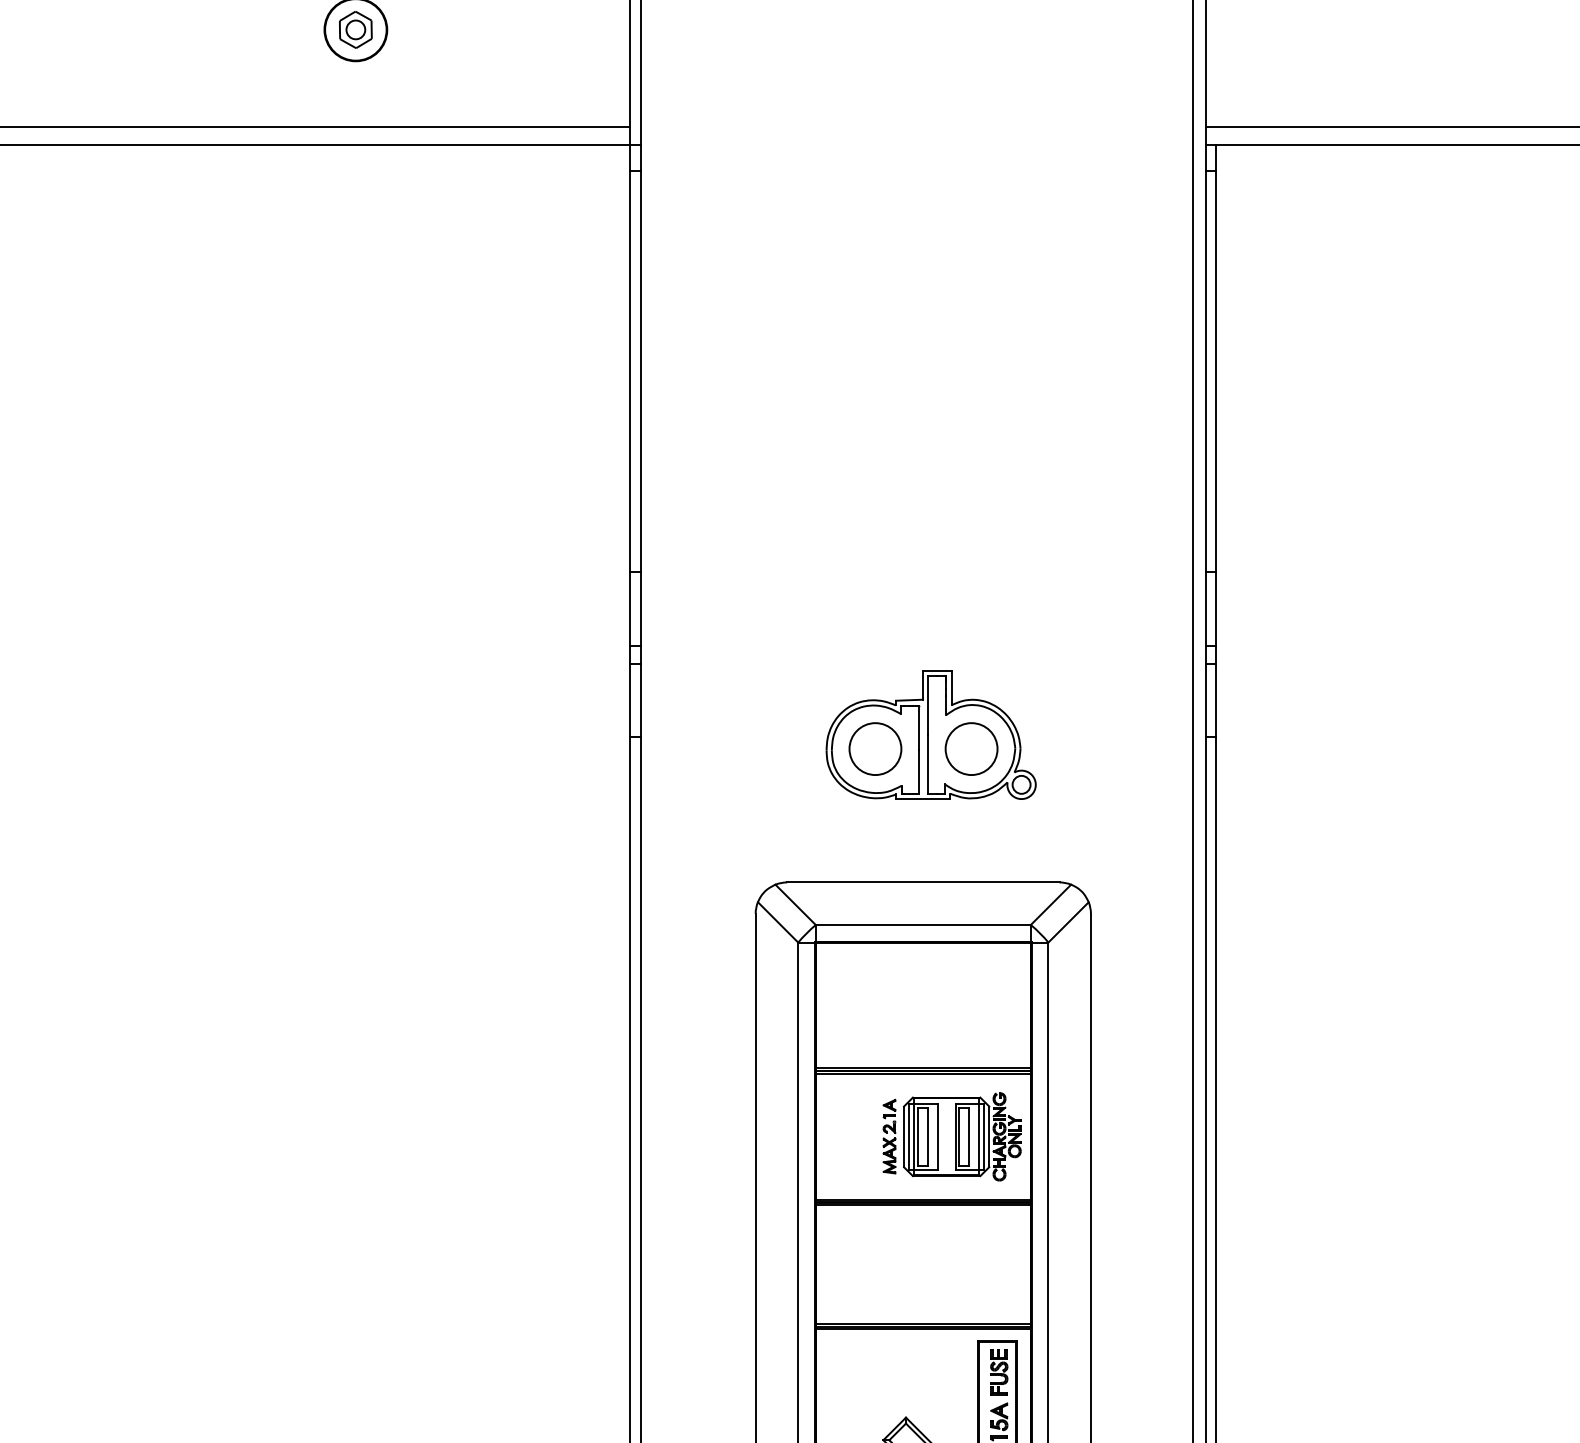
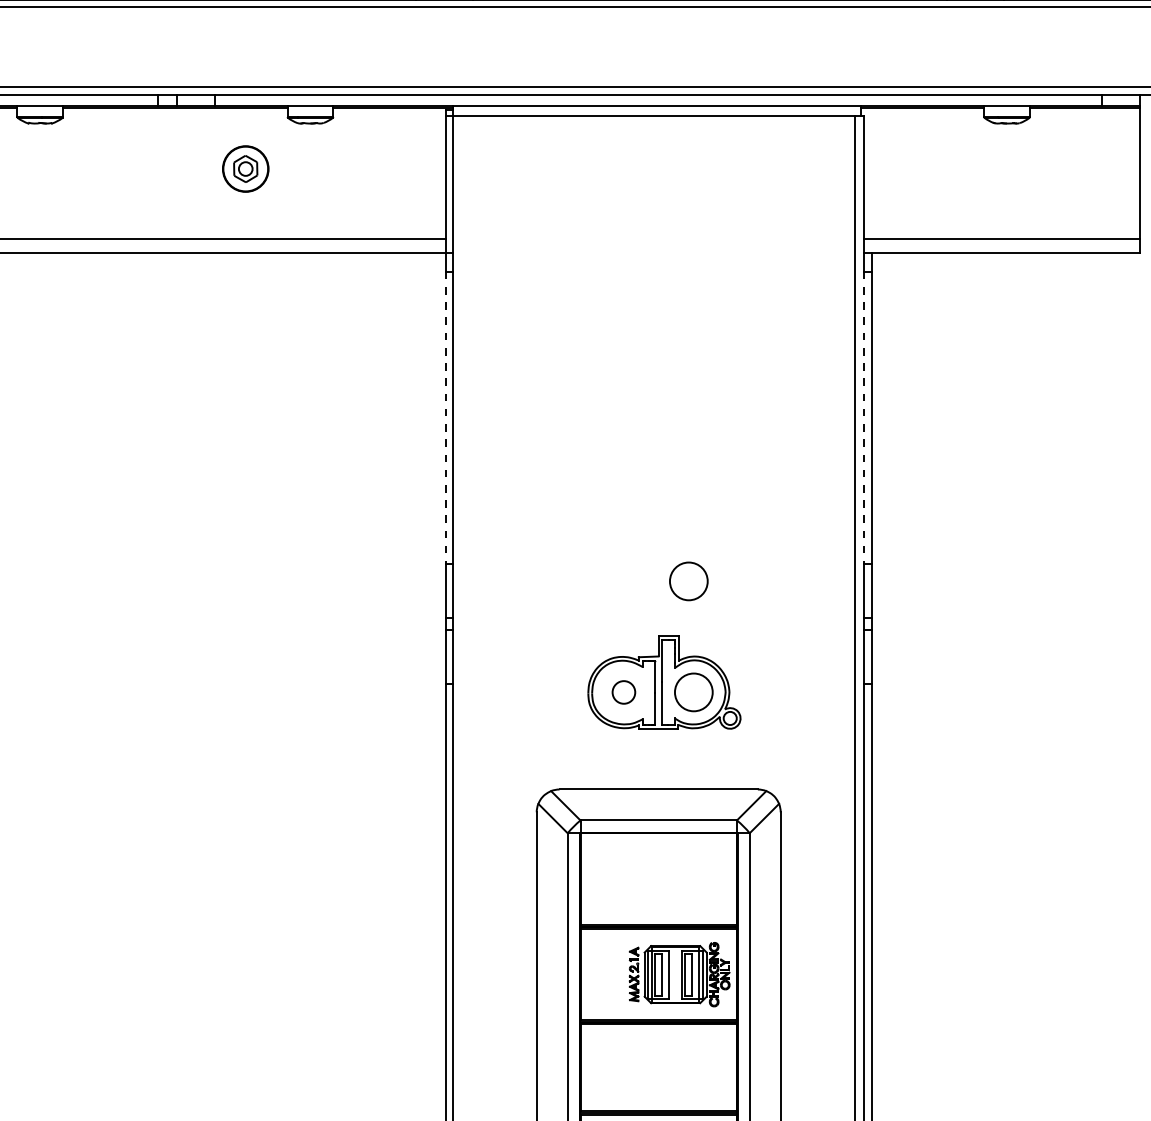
line: (630, 371) -> (445, 417), solid -> dashed
line: (1206, 371) -> (864, 417), solid -> dashed
circle: (964, 596) -> (688, 581), added
circle: (874, 749) -> (623, 692), size x0.6

